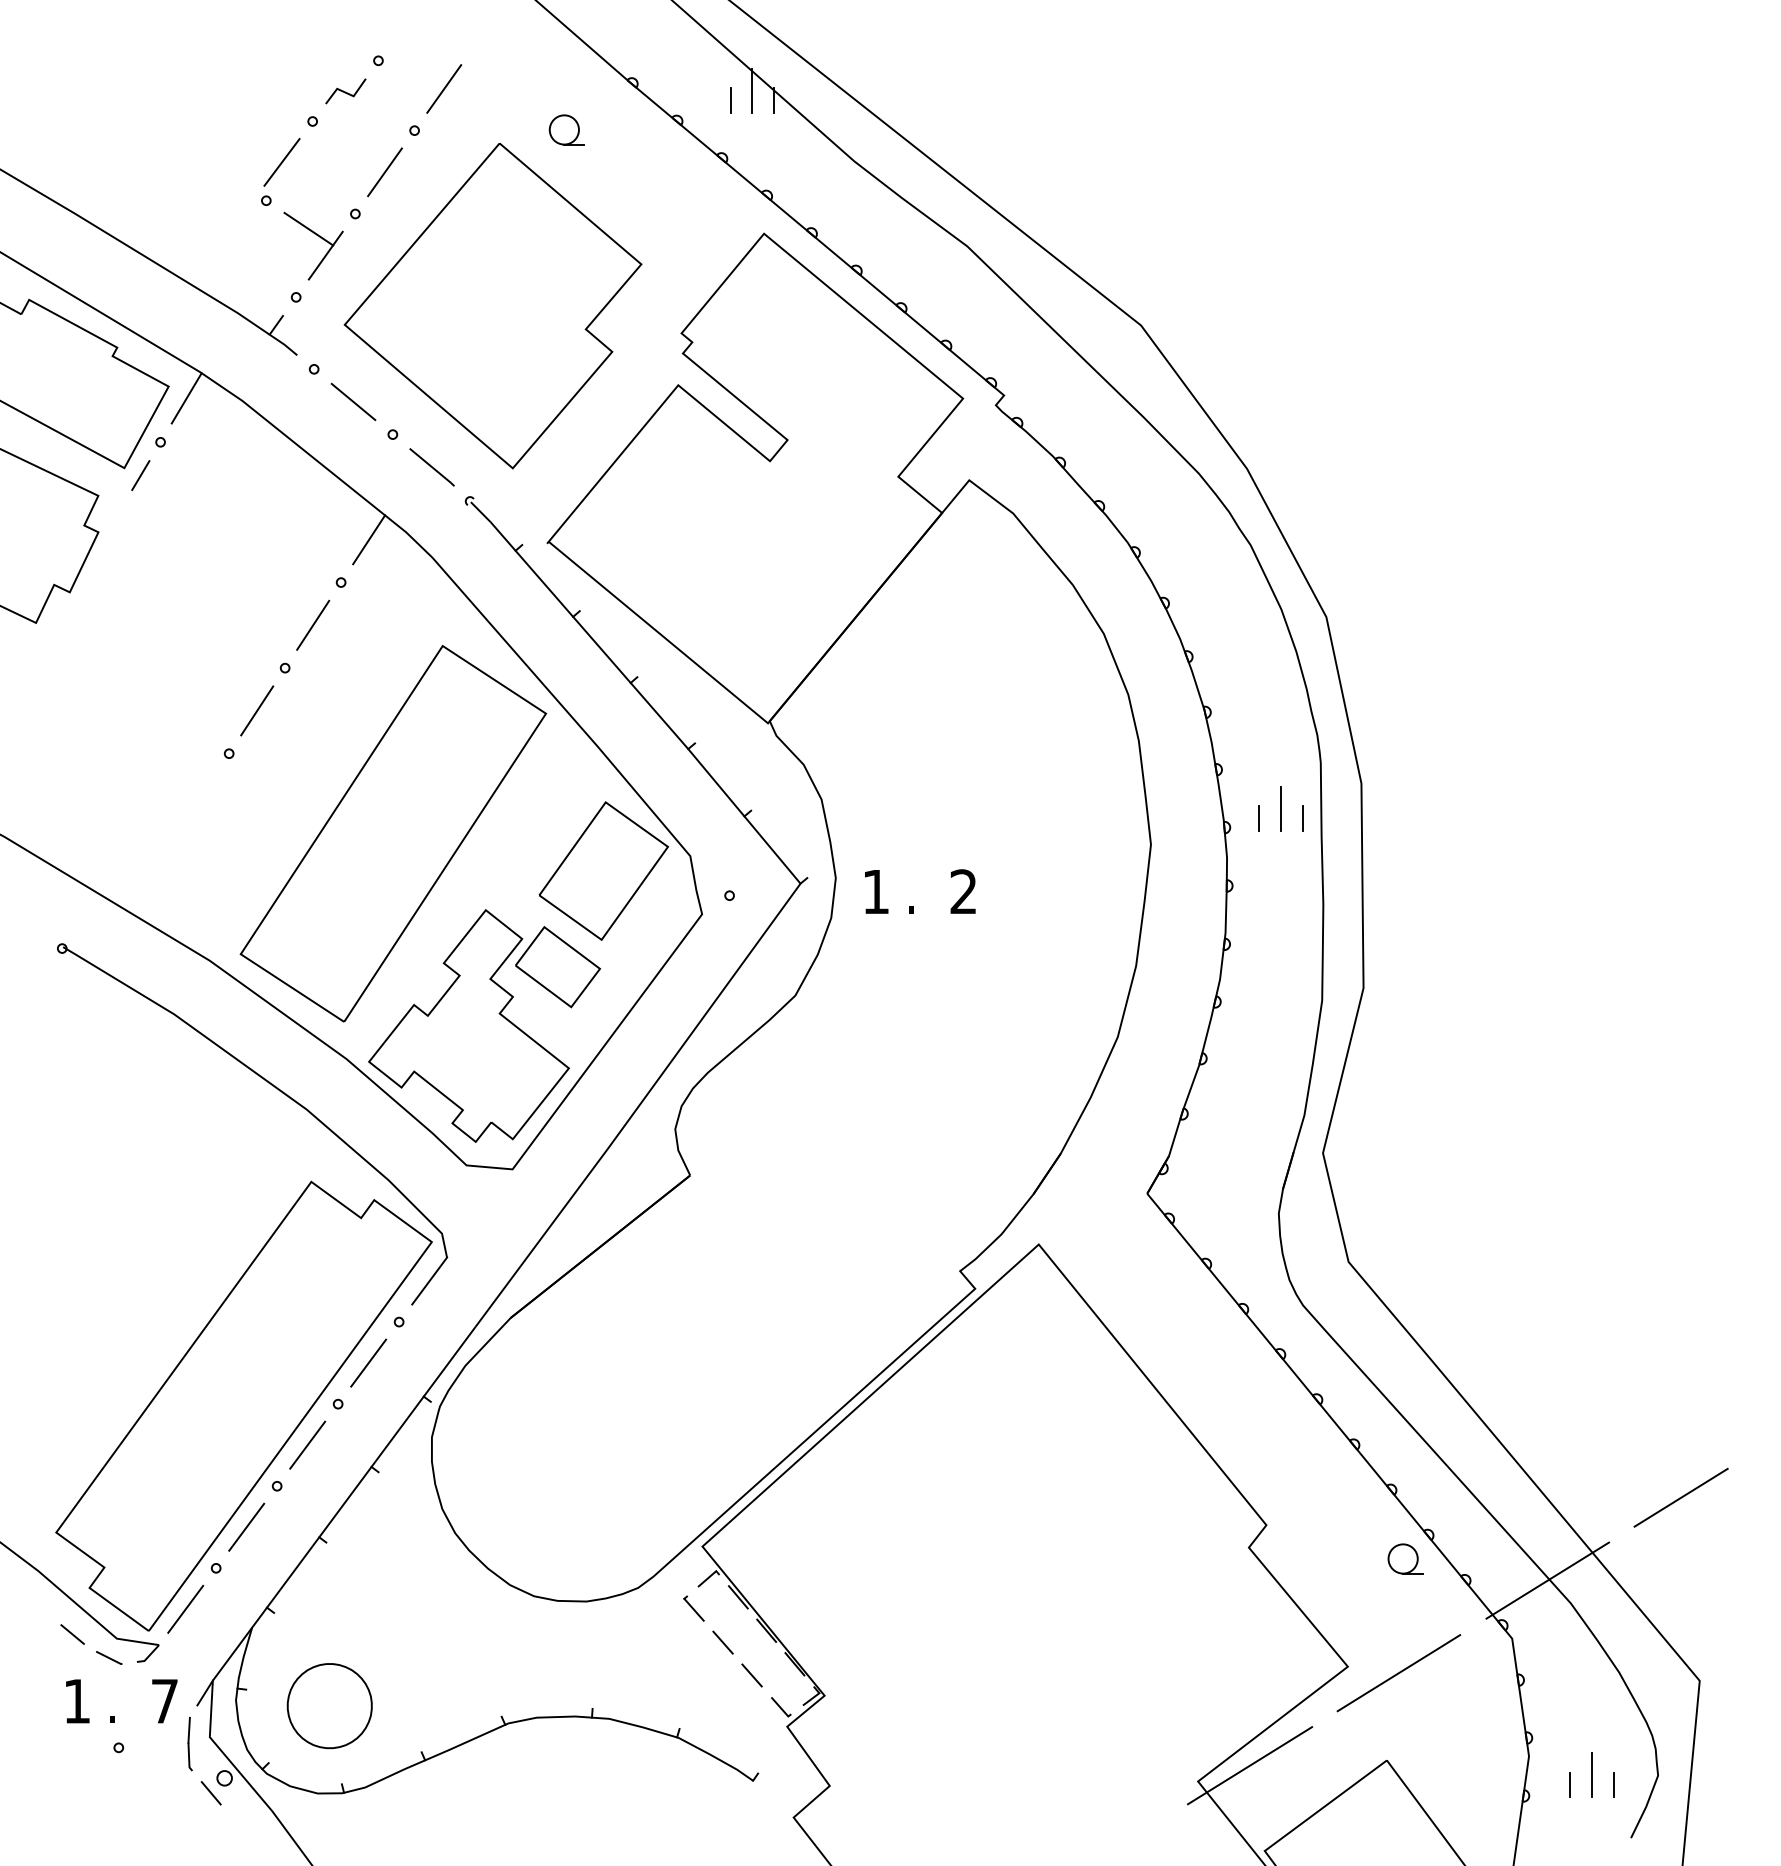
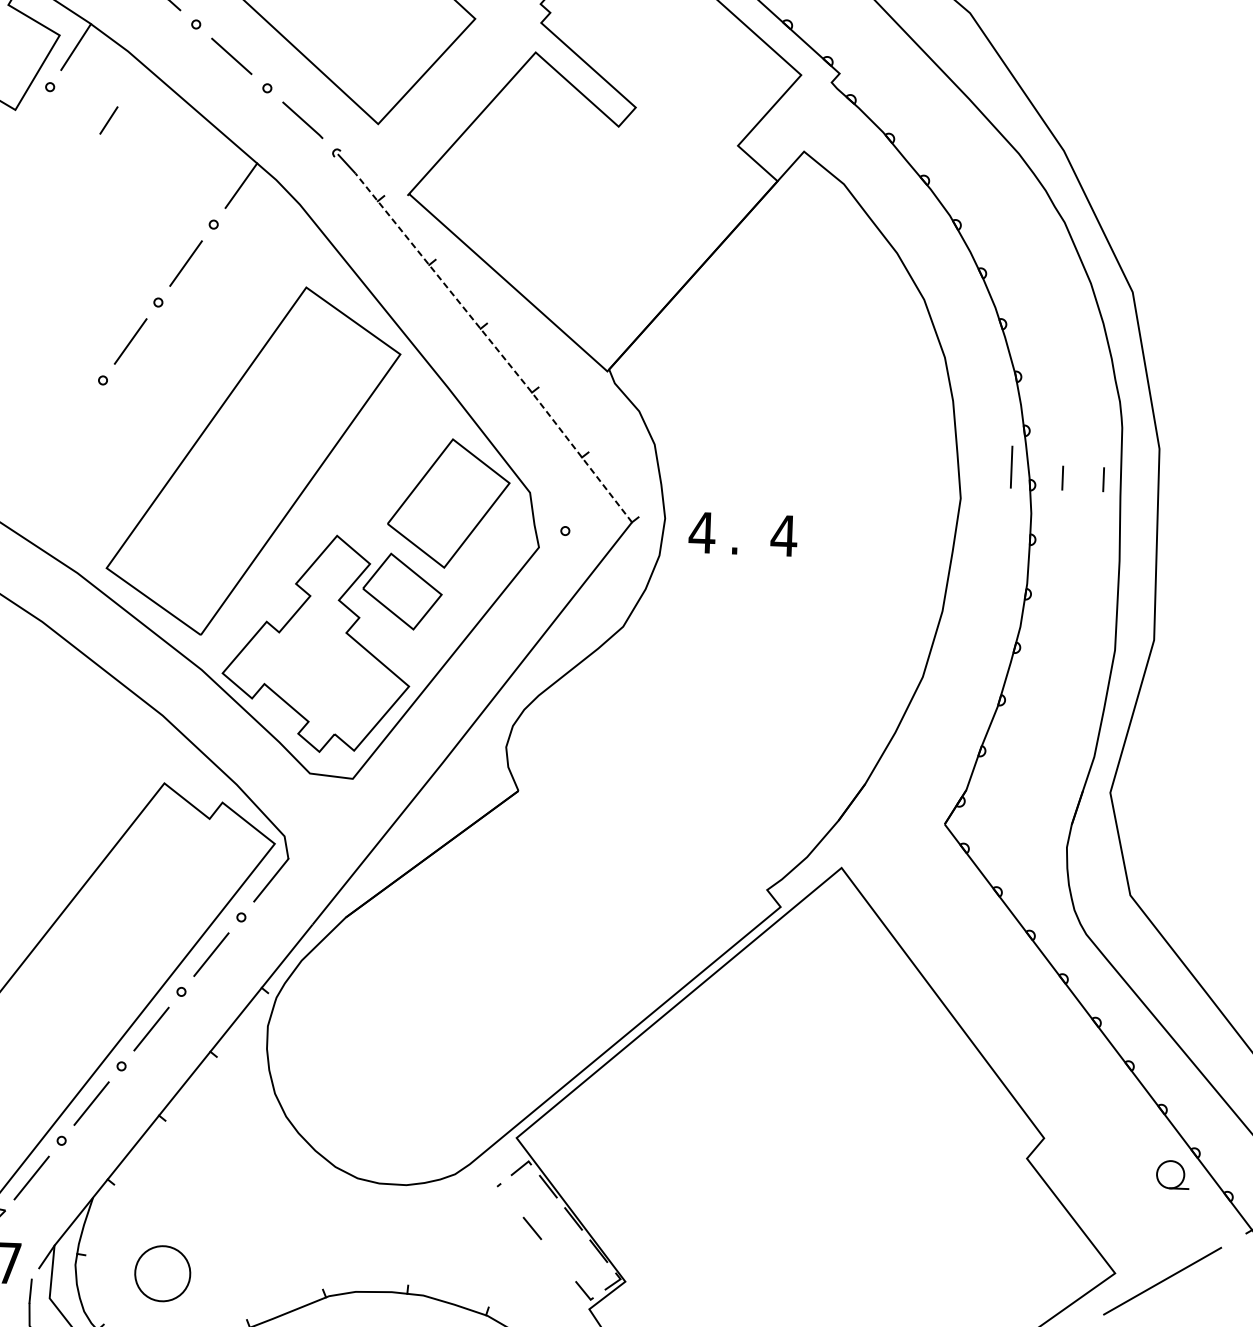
line: (140, 475) -> (108, 120), moved
line: (647, 701) -> (495, 346), solid -> dashed
line: (1280, 808) -> (1011, 466), moved
text: (875, 891) -> (701, 532), 1 -> 4
text: (963, 891) -> (783, 535), 2 -> 4
line: (693, 1609) -> (506, 1196), removed
line: (751, 1675) -> (557, 1260), removed
part: (329, 1706) -> (162, 1273), size x0.7

